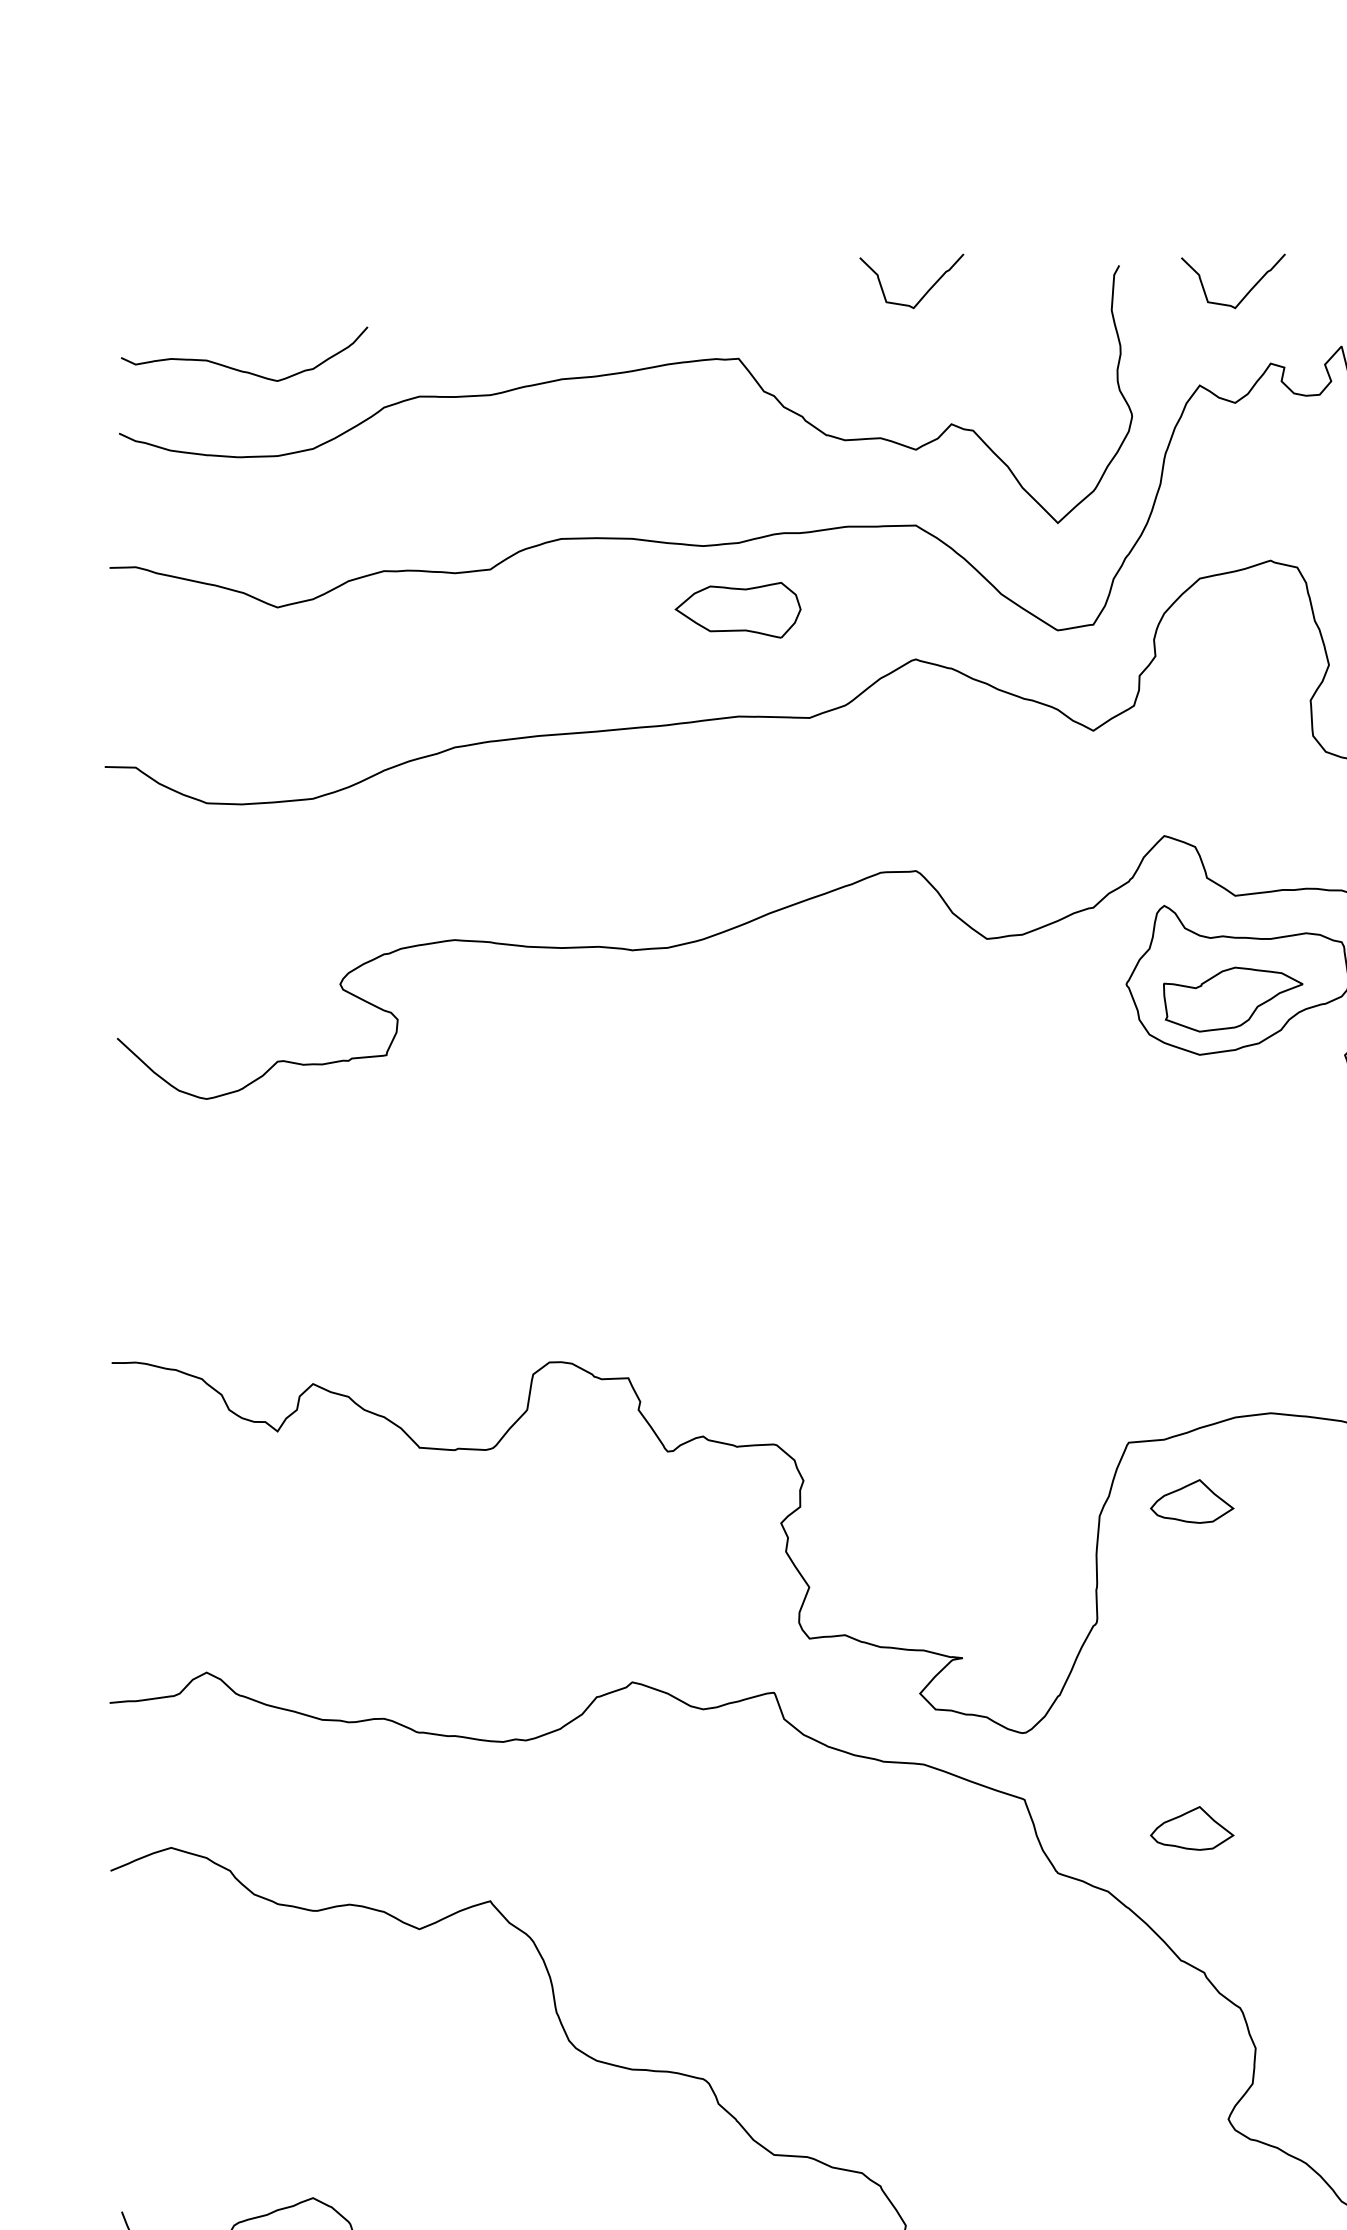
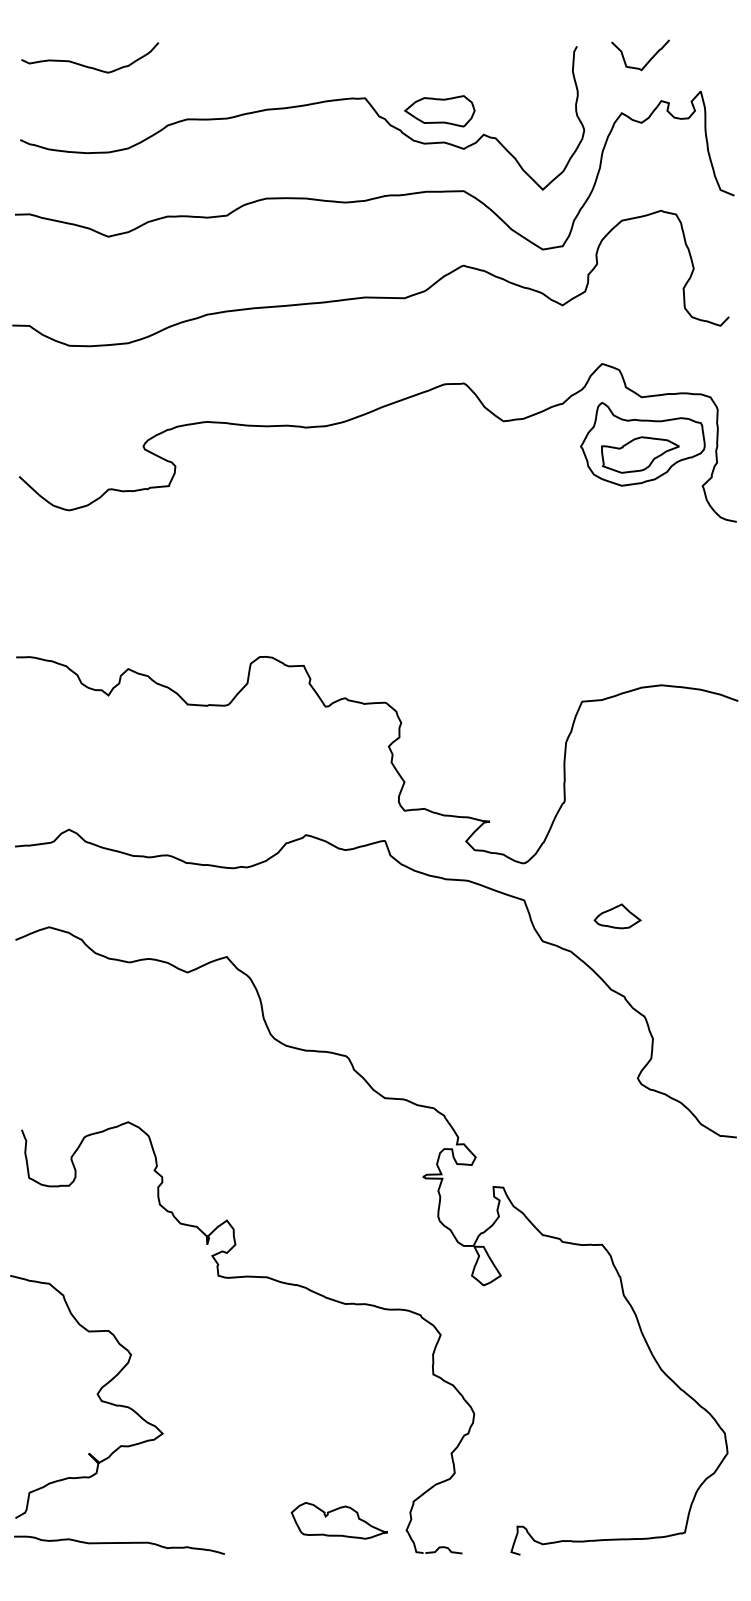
curve: (924, 292) -> (468, 61), removed
curve: (238, 368) -> (86, 65), moved
part: (737, 610) -> (439, 111), moved
part: (1191, 1501) -> (617, 734), removed

